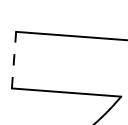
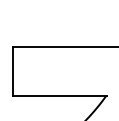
line: (13, 59) -> (12, 70), dashed -> solid

